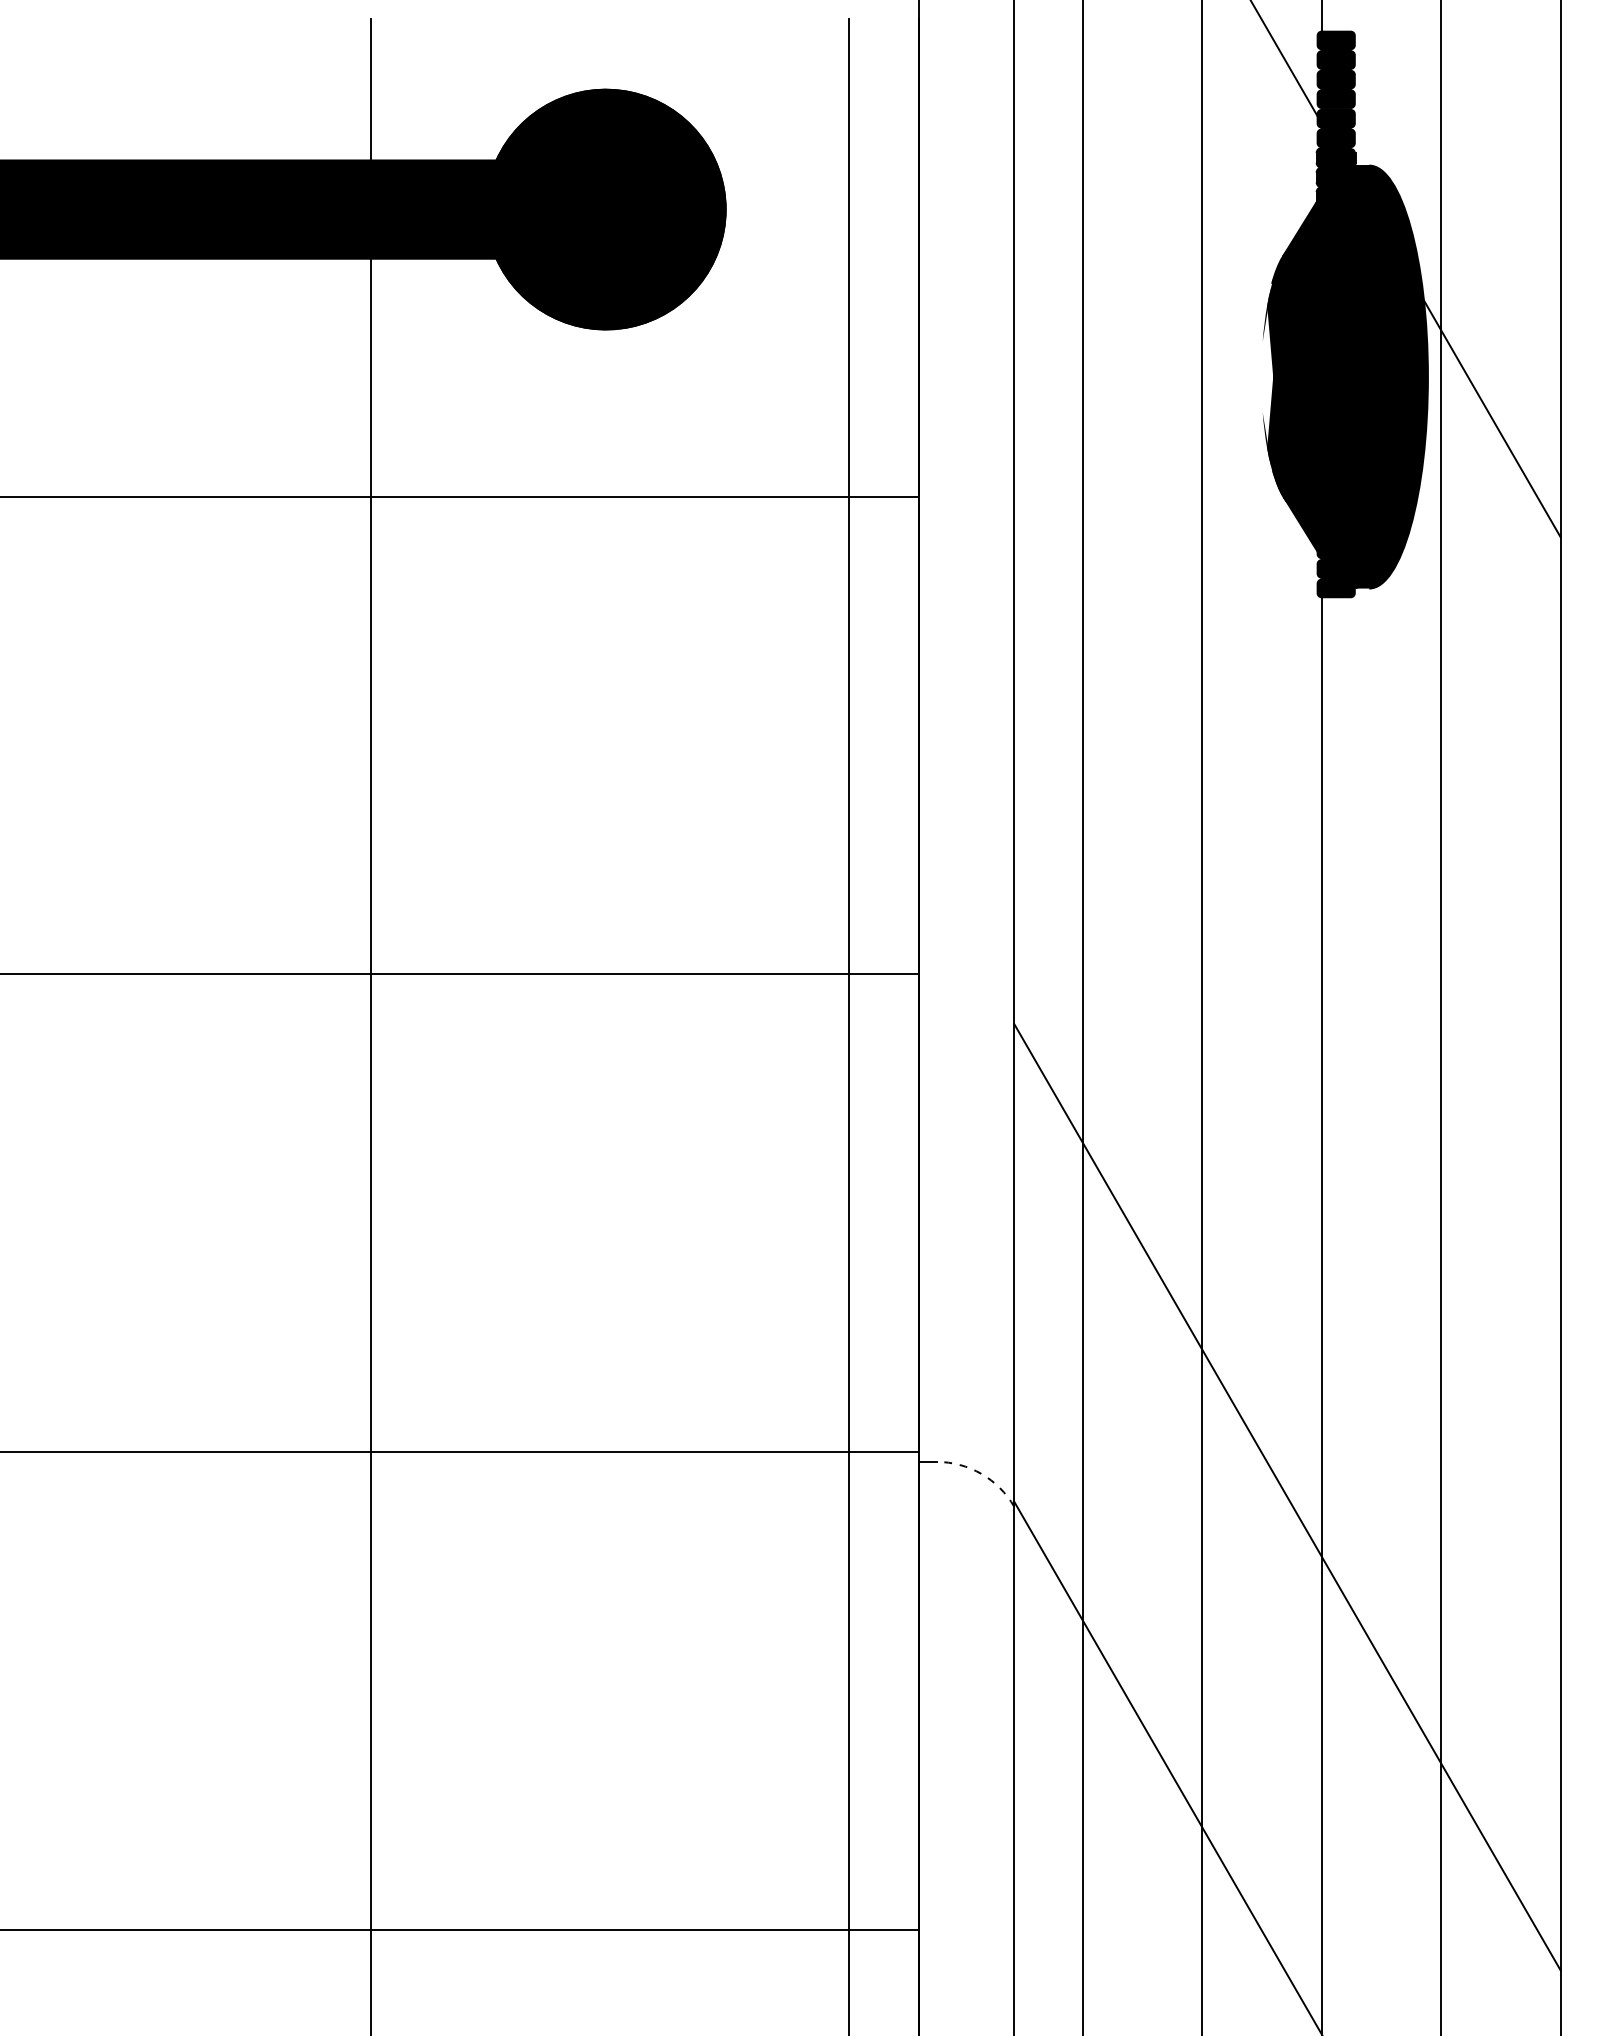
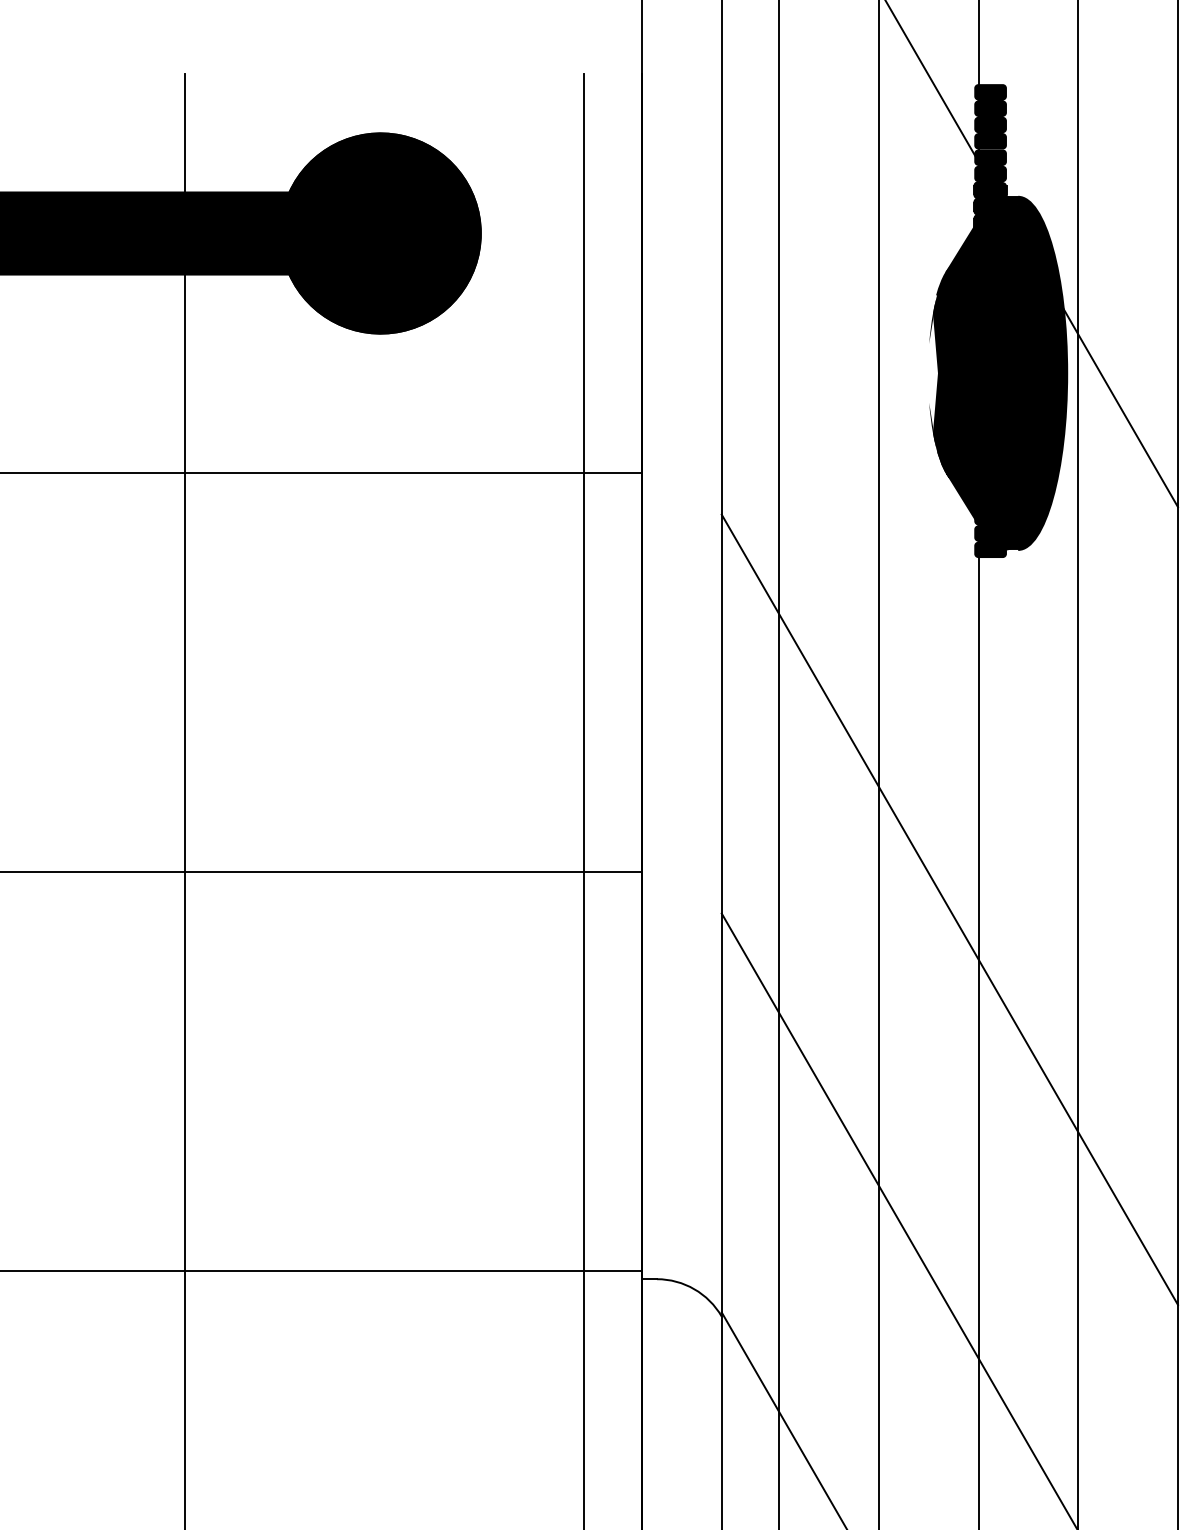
line: (1287, 1019) -> (949, 909), added
arc: (981, 1473) -> (694, 1288), dashed -> solid

